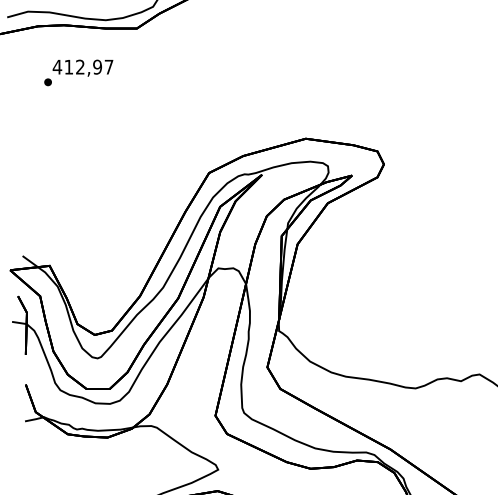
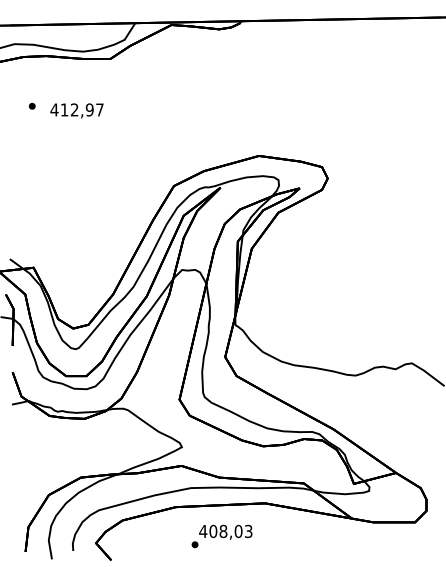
text: (82, 67) -> (76, 110), moved

